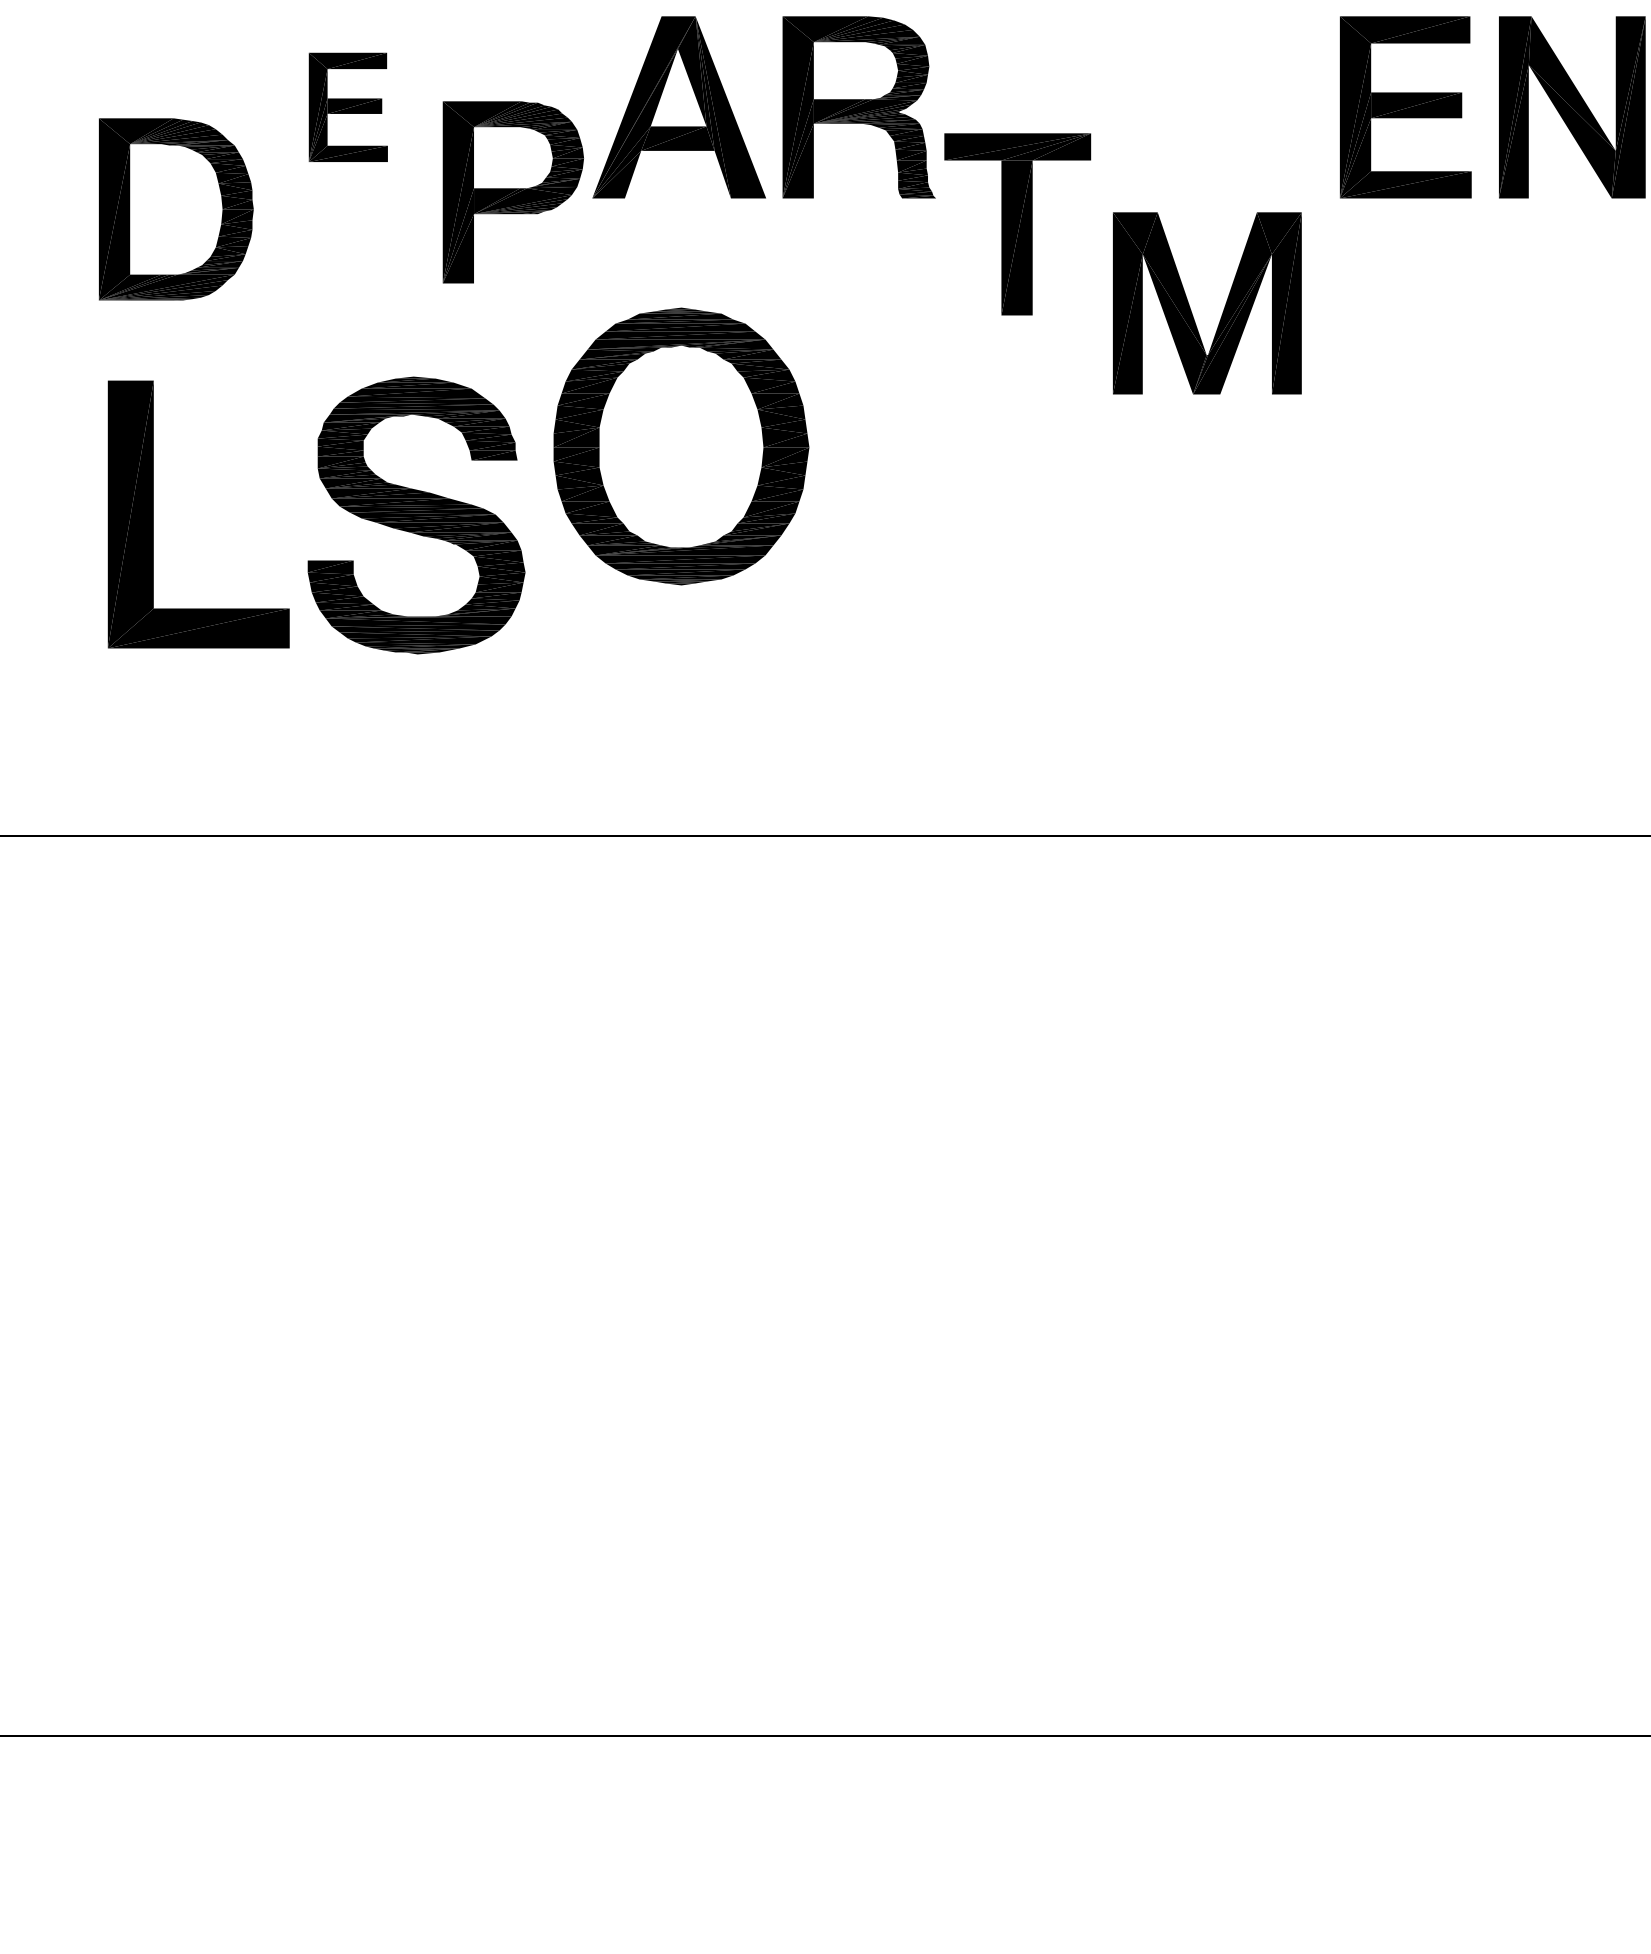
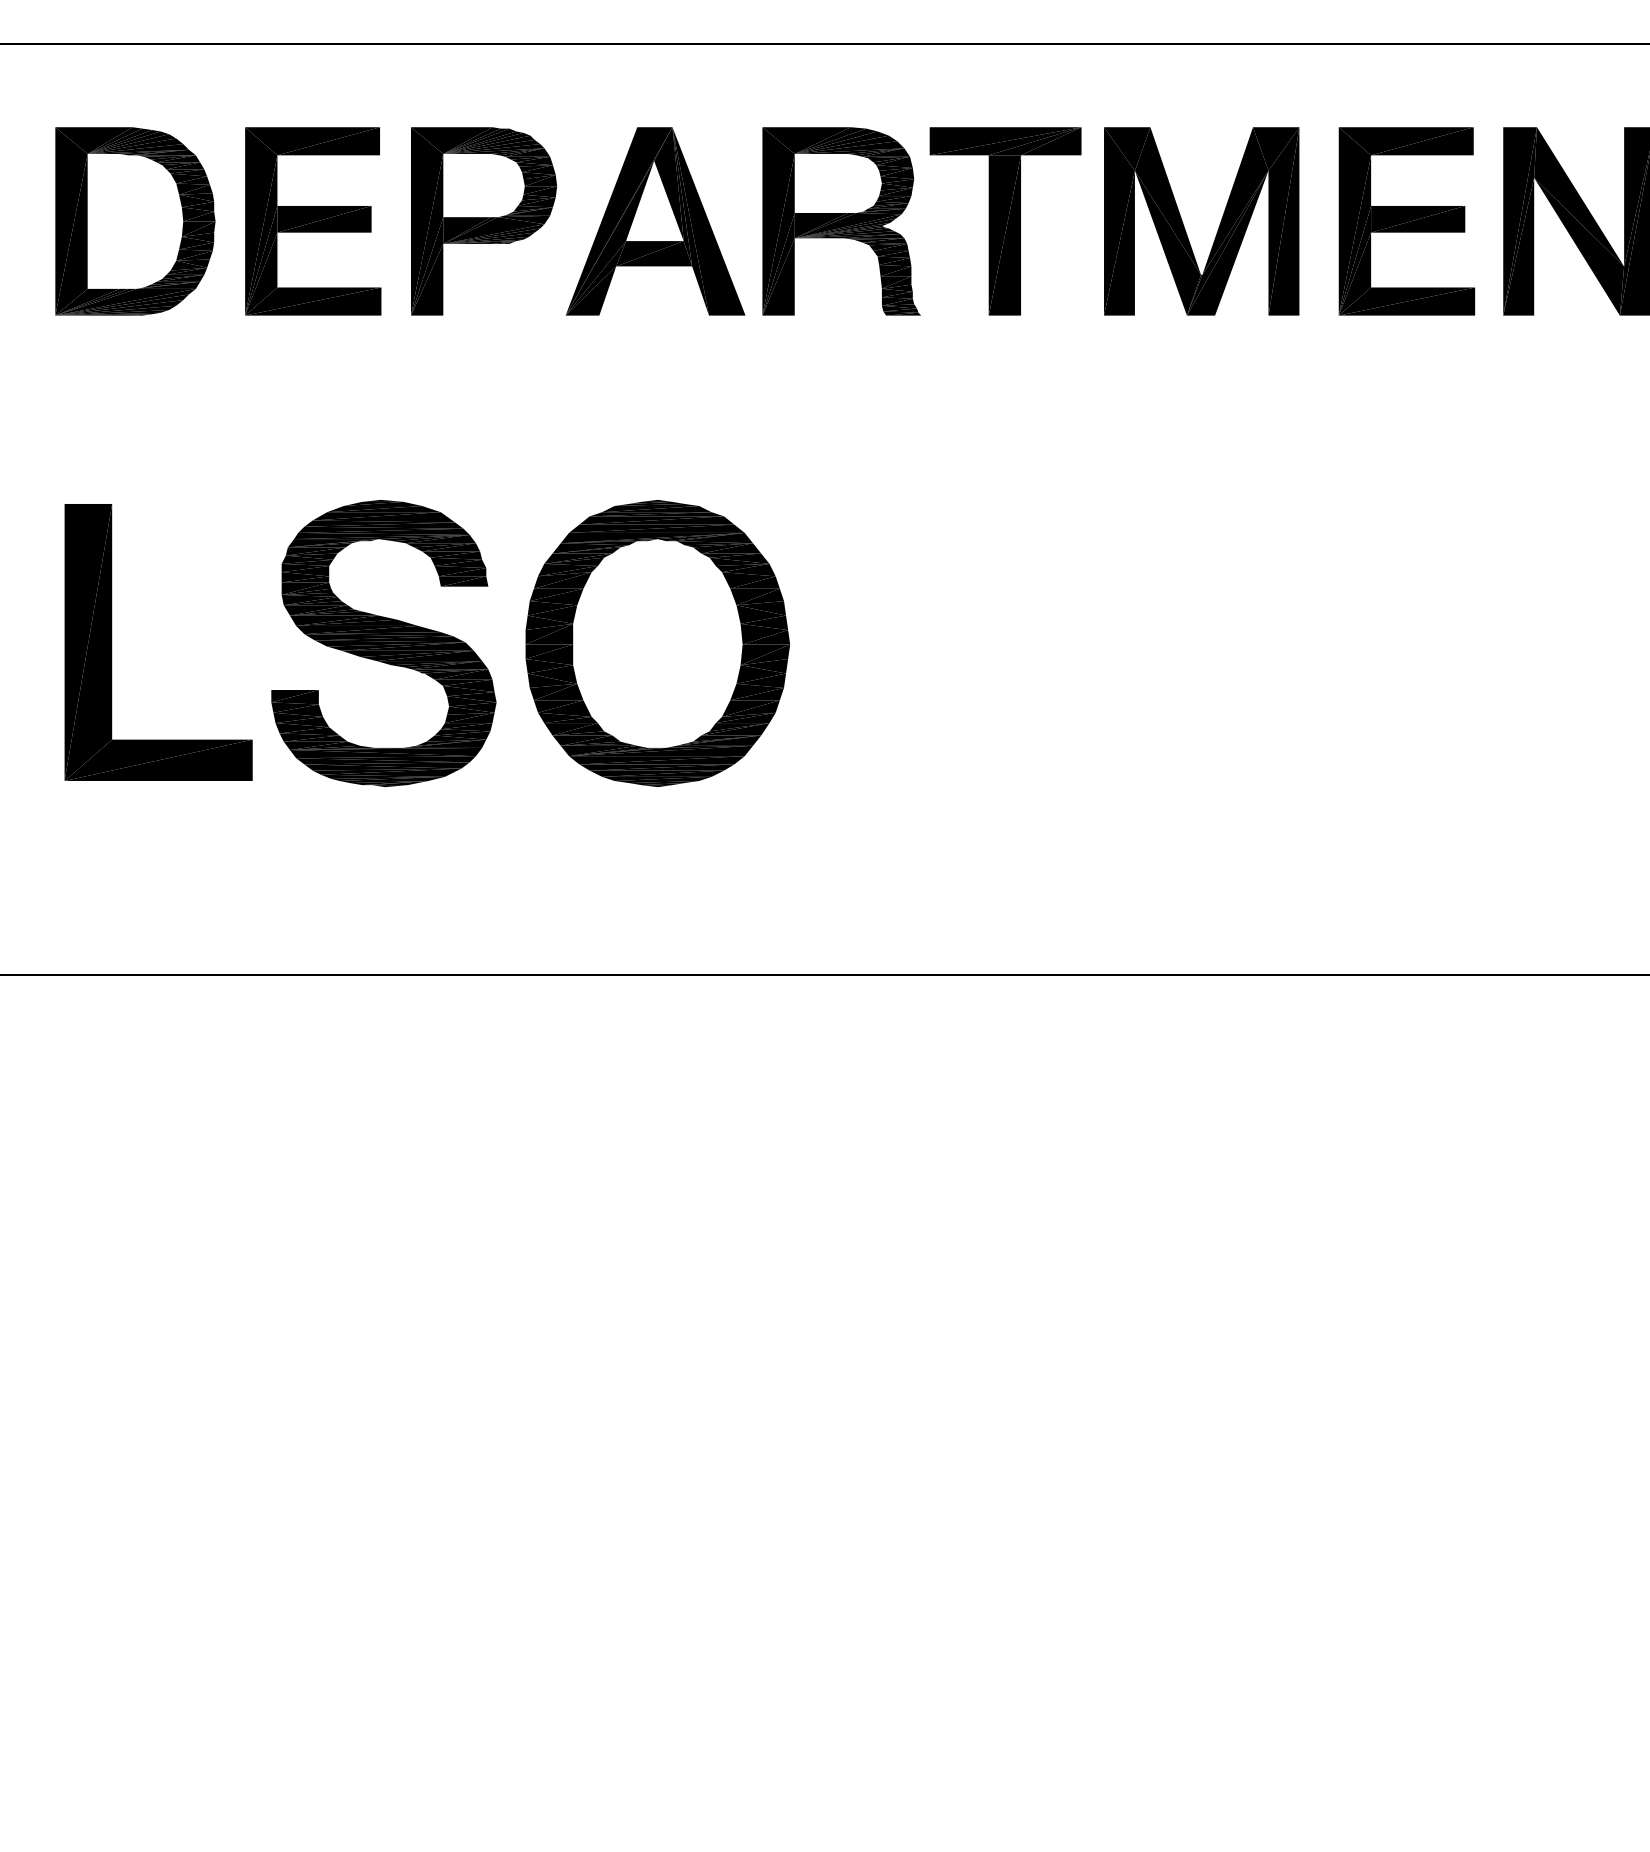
part: (348, 107) -> (313, 221), size x1.67
part: (512, 192) -> (483, 221), moved
part: (176, 209) -> (135, 221), moved
part: (1017, 224) -> (1005, 221), moved
part: (1223, 309) -> (1218, 227), moved
part: (681, 446) -> (657, 643), moved

